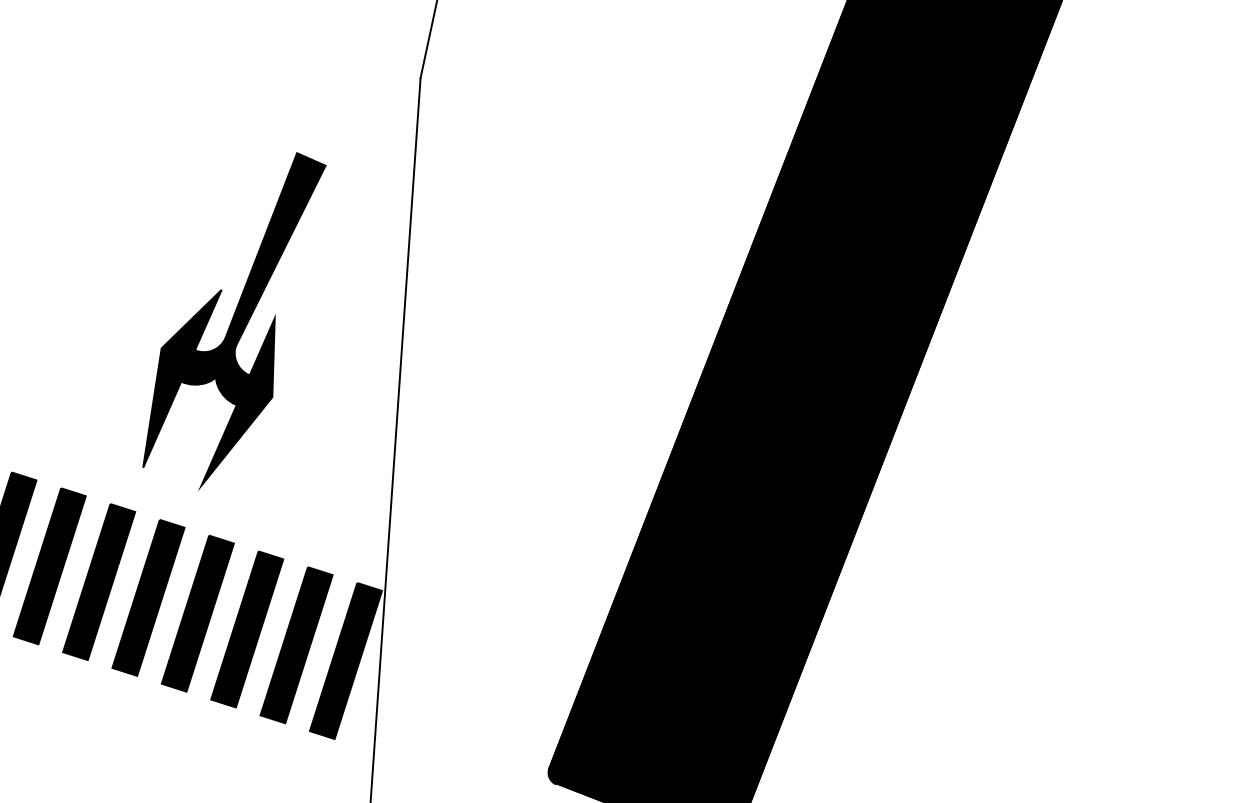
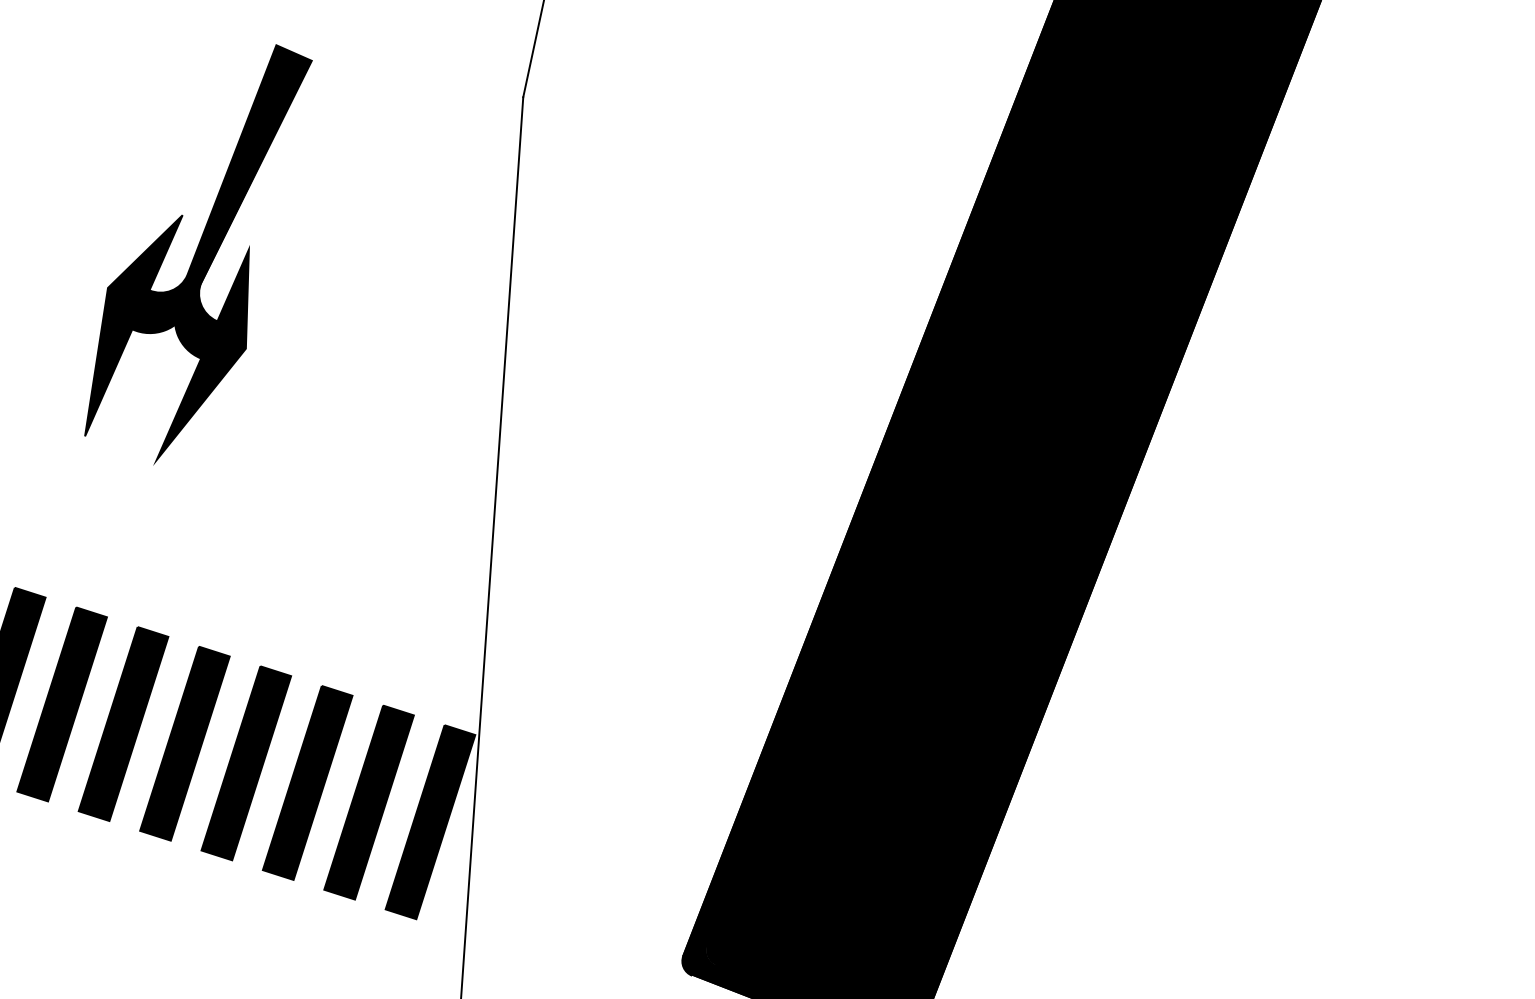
part: (234, 321) -> (198, 254), moved

